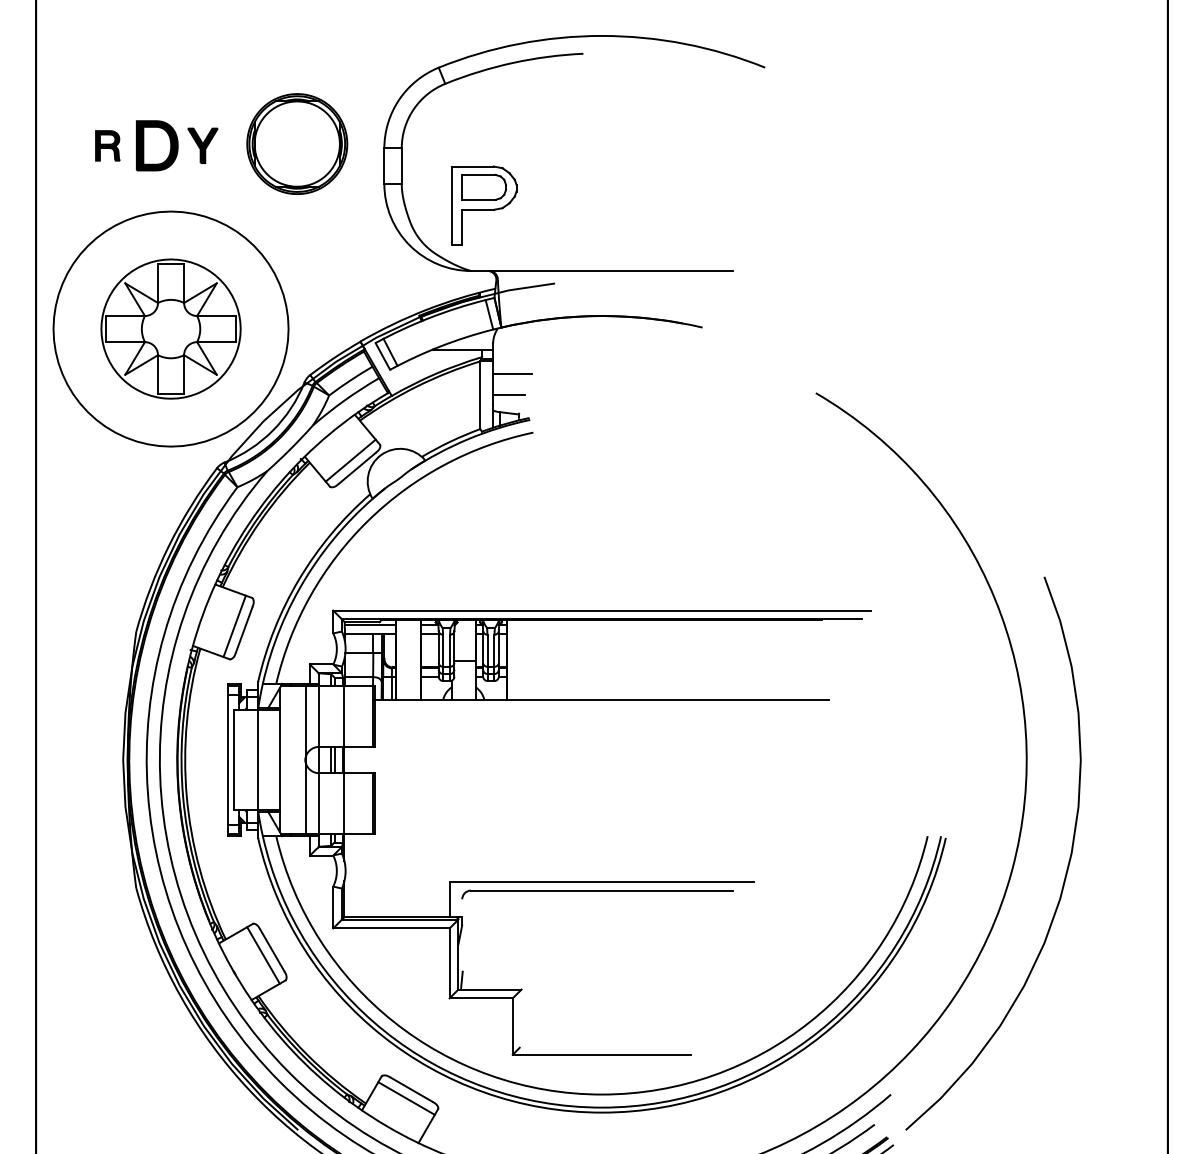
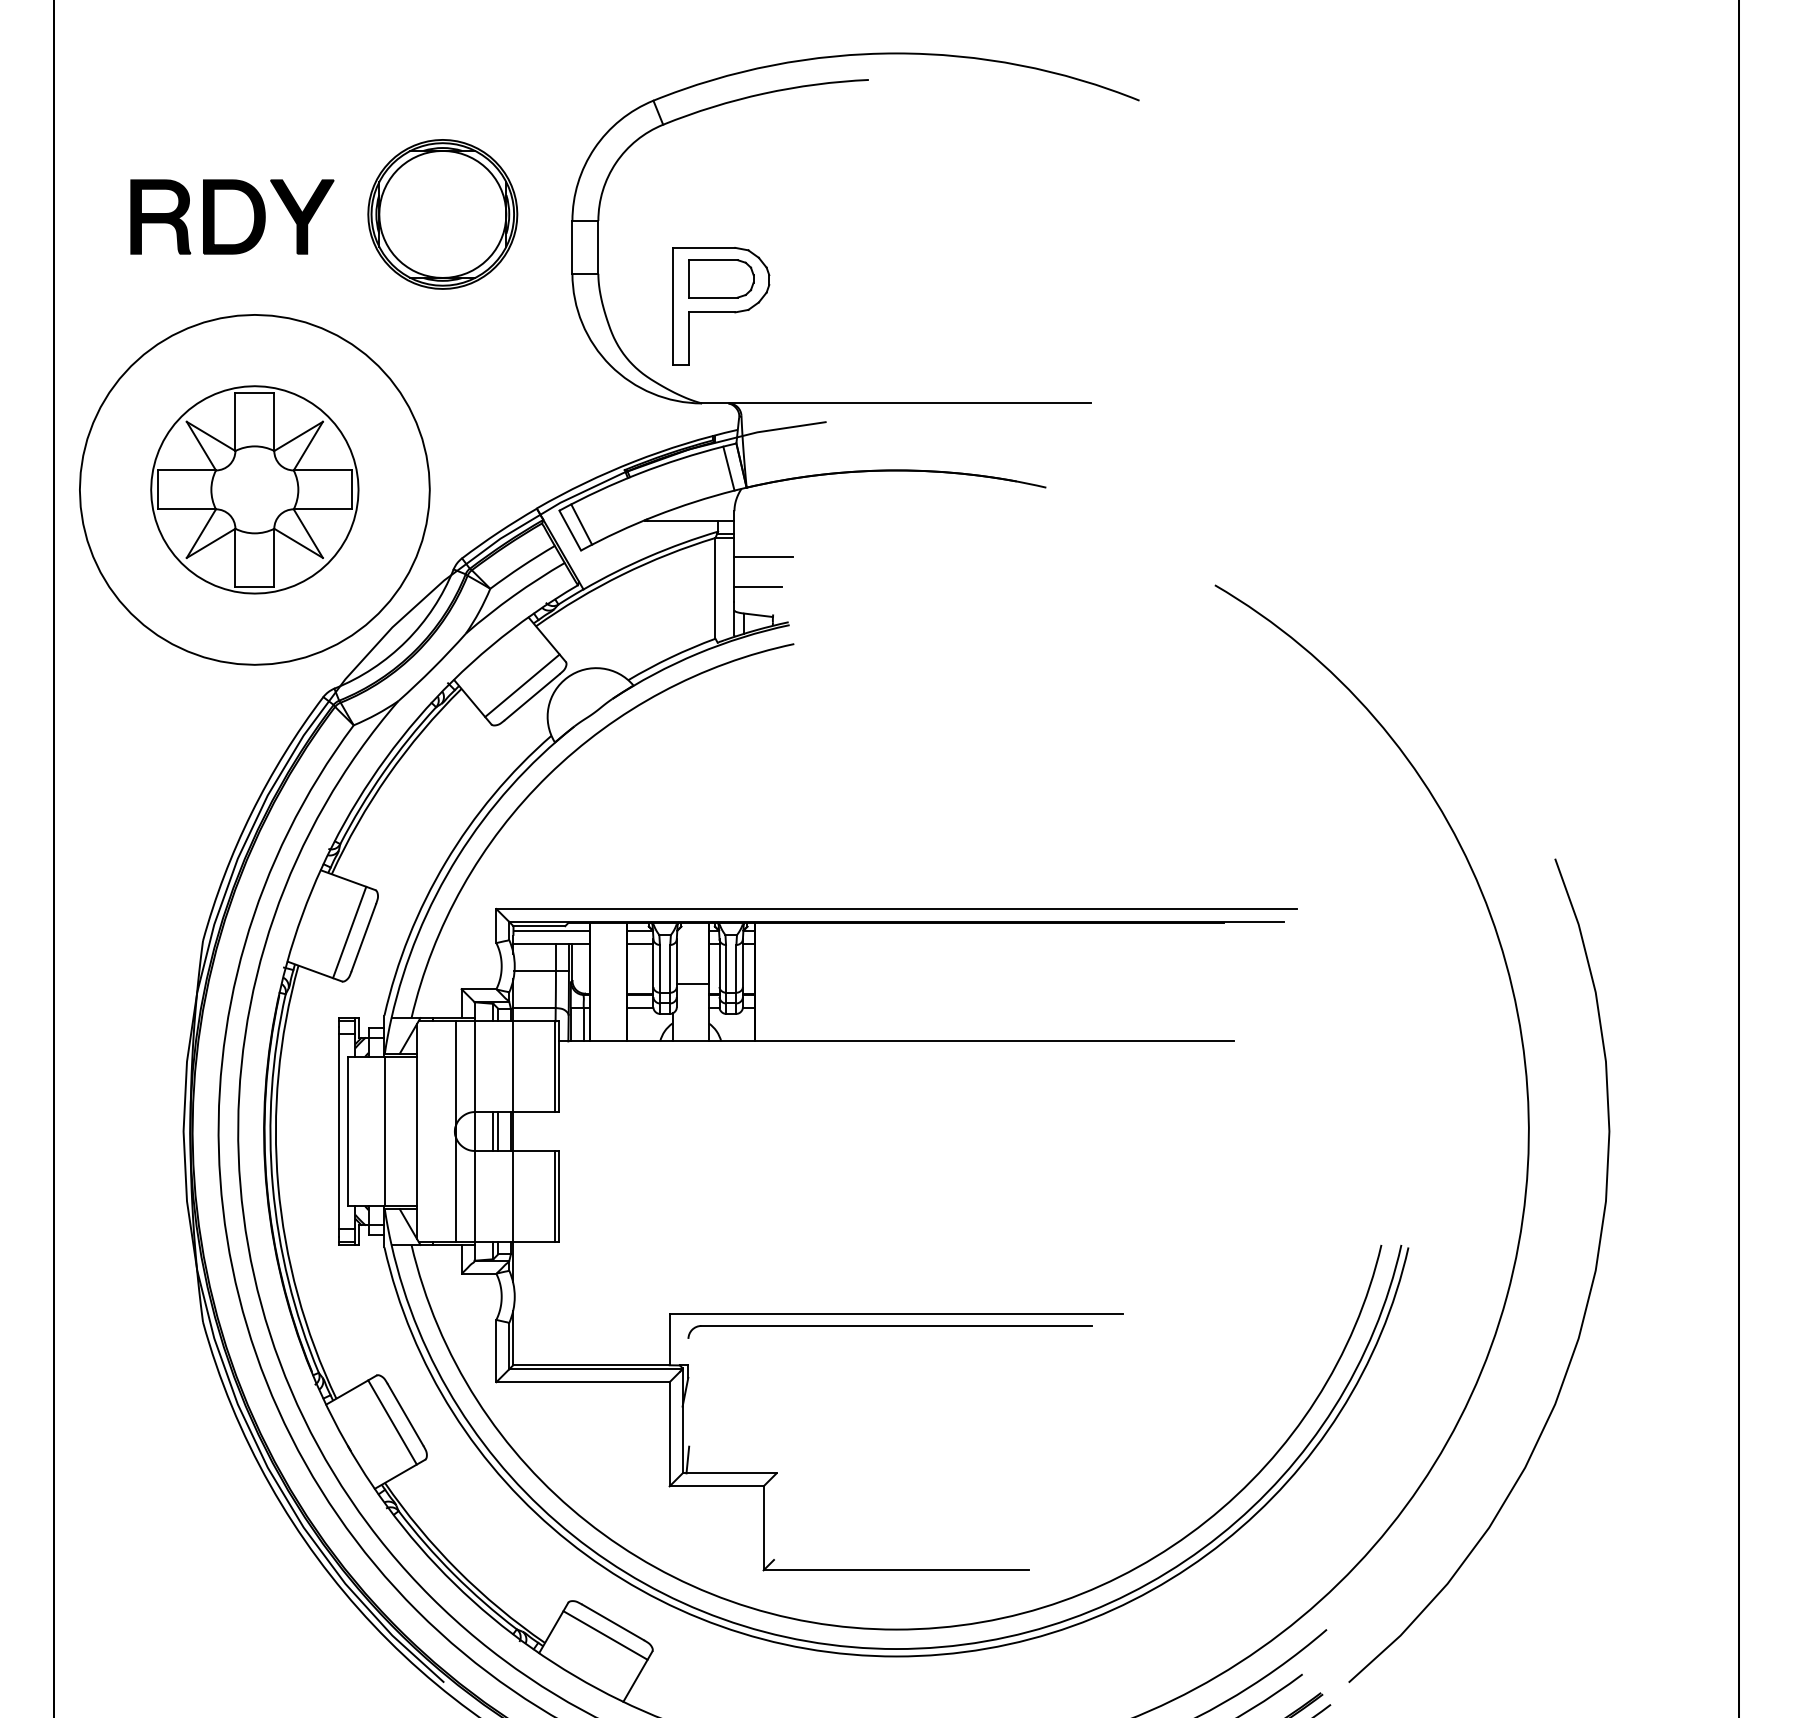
part: (107, 145) -> (160, 216), size x1.67
part: (202, 145) -> (301, 216), size x1.43

